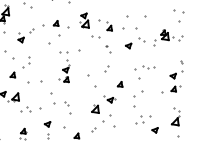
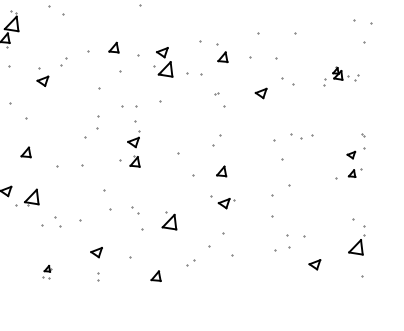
part: (84, 20) -> (163, 61), moved
part: (168, 37) -> (342, 76), size x0.6
part: (26, 62) -> (92, 126), moved
part: (172, 76) -> (350, 155), size x0.7
part: (119, 84) -> (220, 171), moved
part: (95, 108) -> (169, 220), moved
part: (23, 133) -> (47, 271), size x0.6

